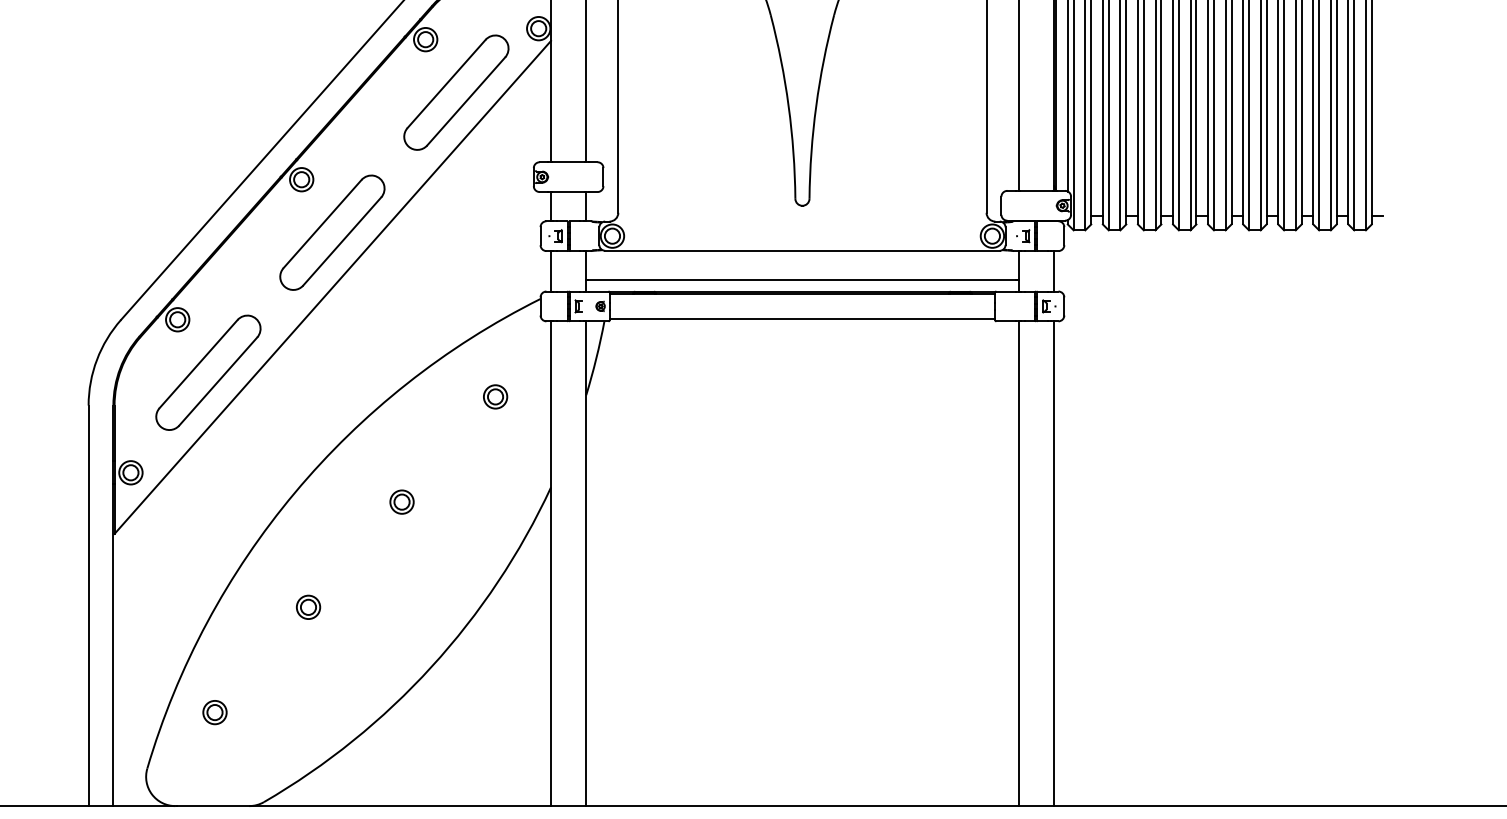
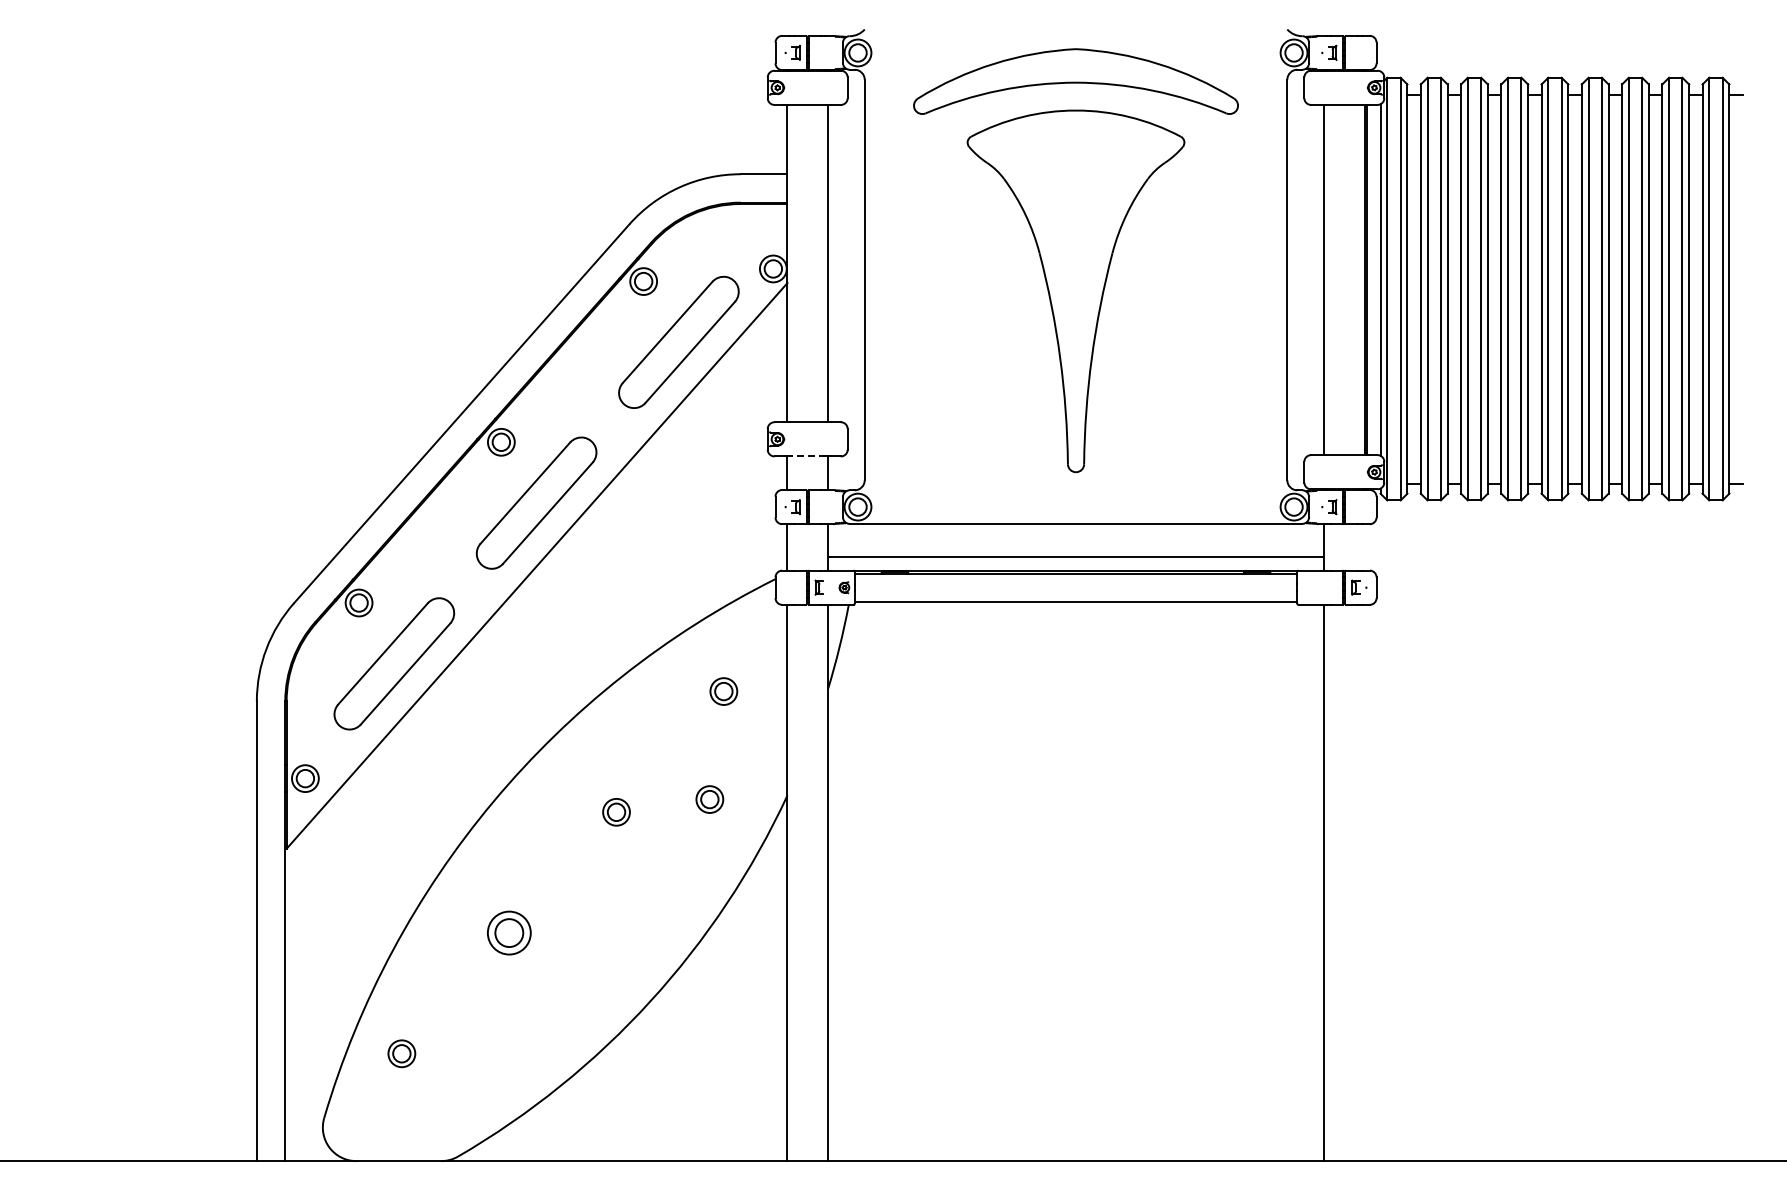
line: (568, 192) -> (807, 456), solid -> dashed
line: (1053, 271) -> (1364, 547), removed
part: (483, 490) -> (709, 799), added
line: (1053, 563) -> (1364, 882), removed
part: (307, 606) -> (508, 932), size x1.6

